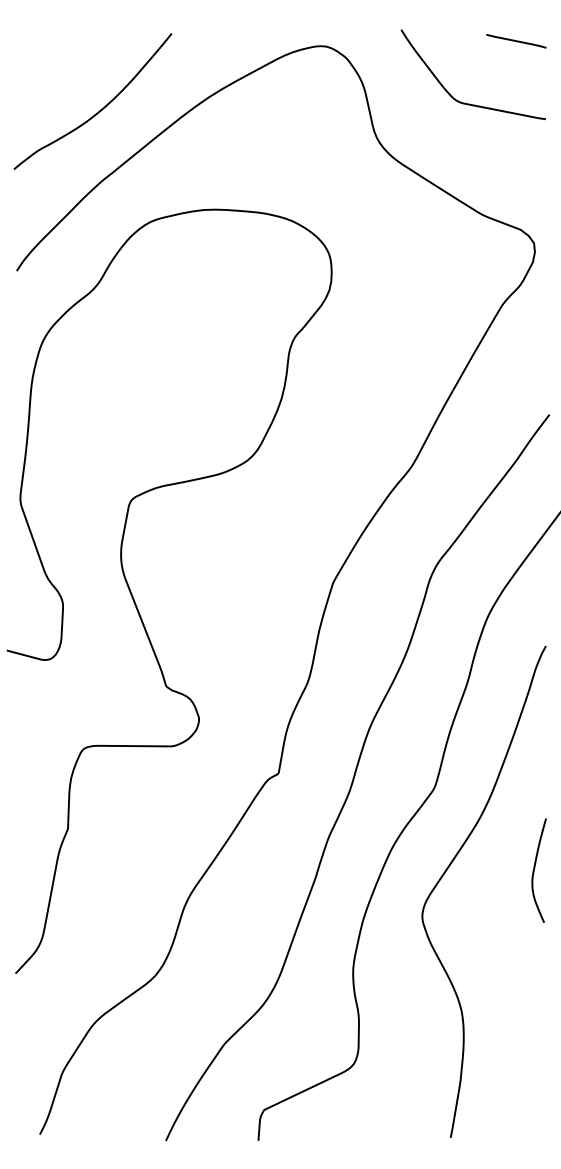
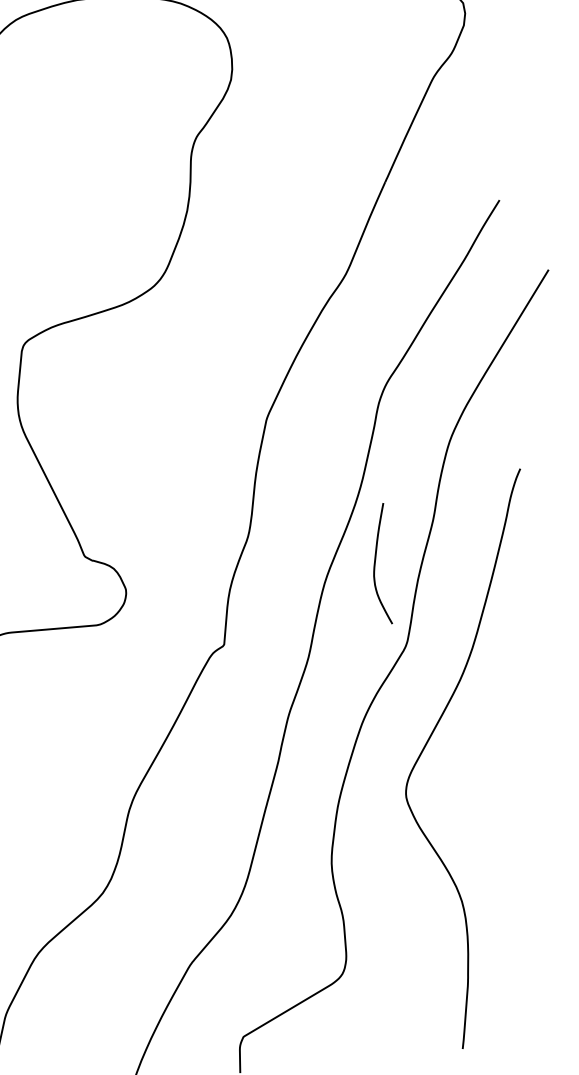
curve: (535, 868) -> (376, 562), moved

